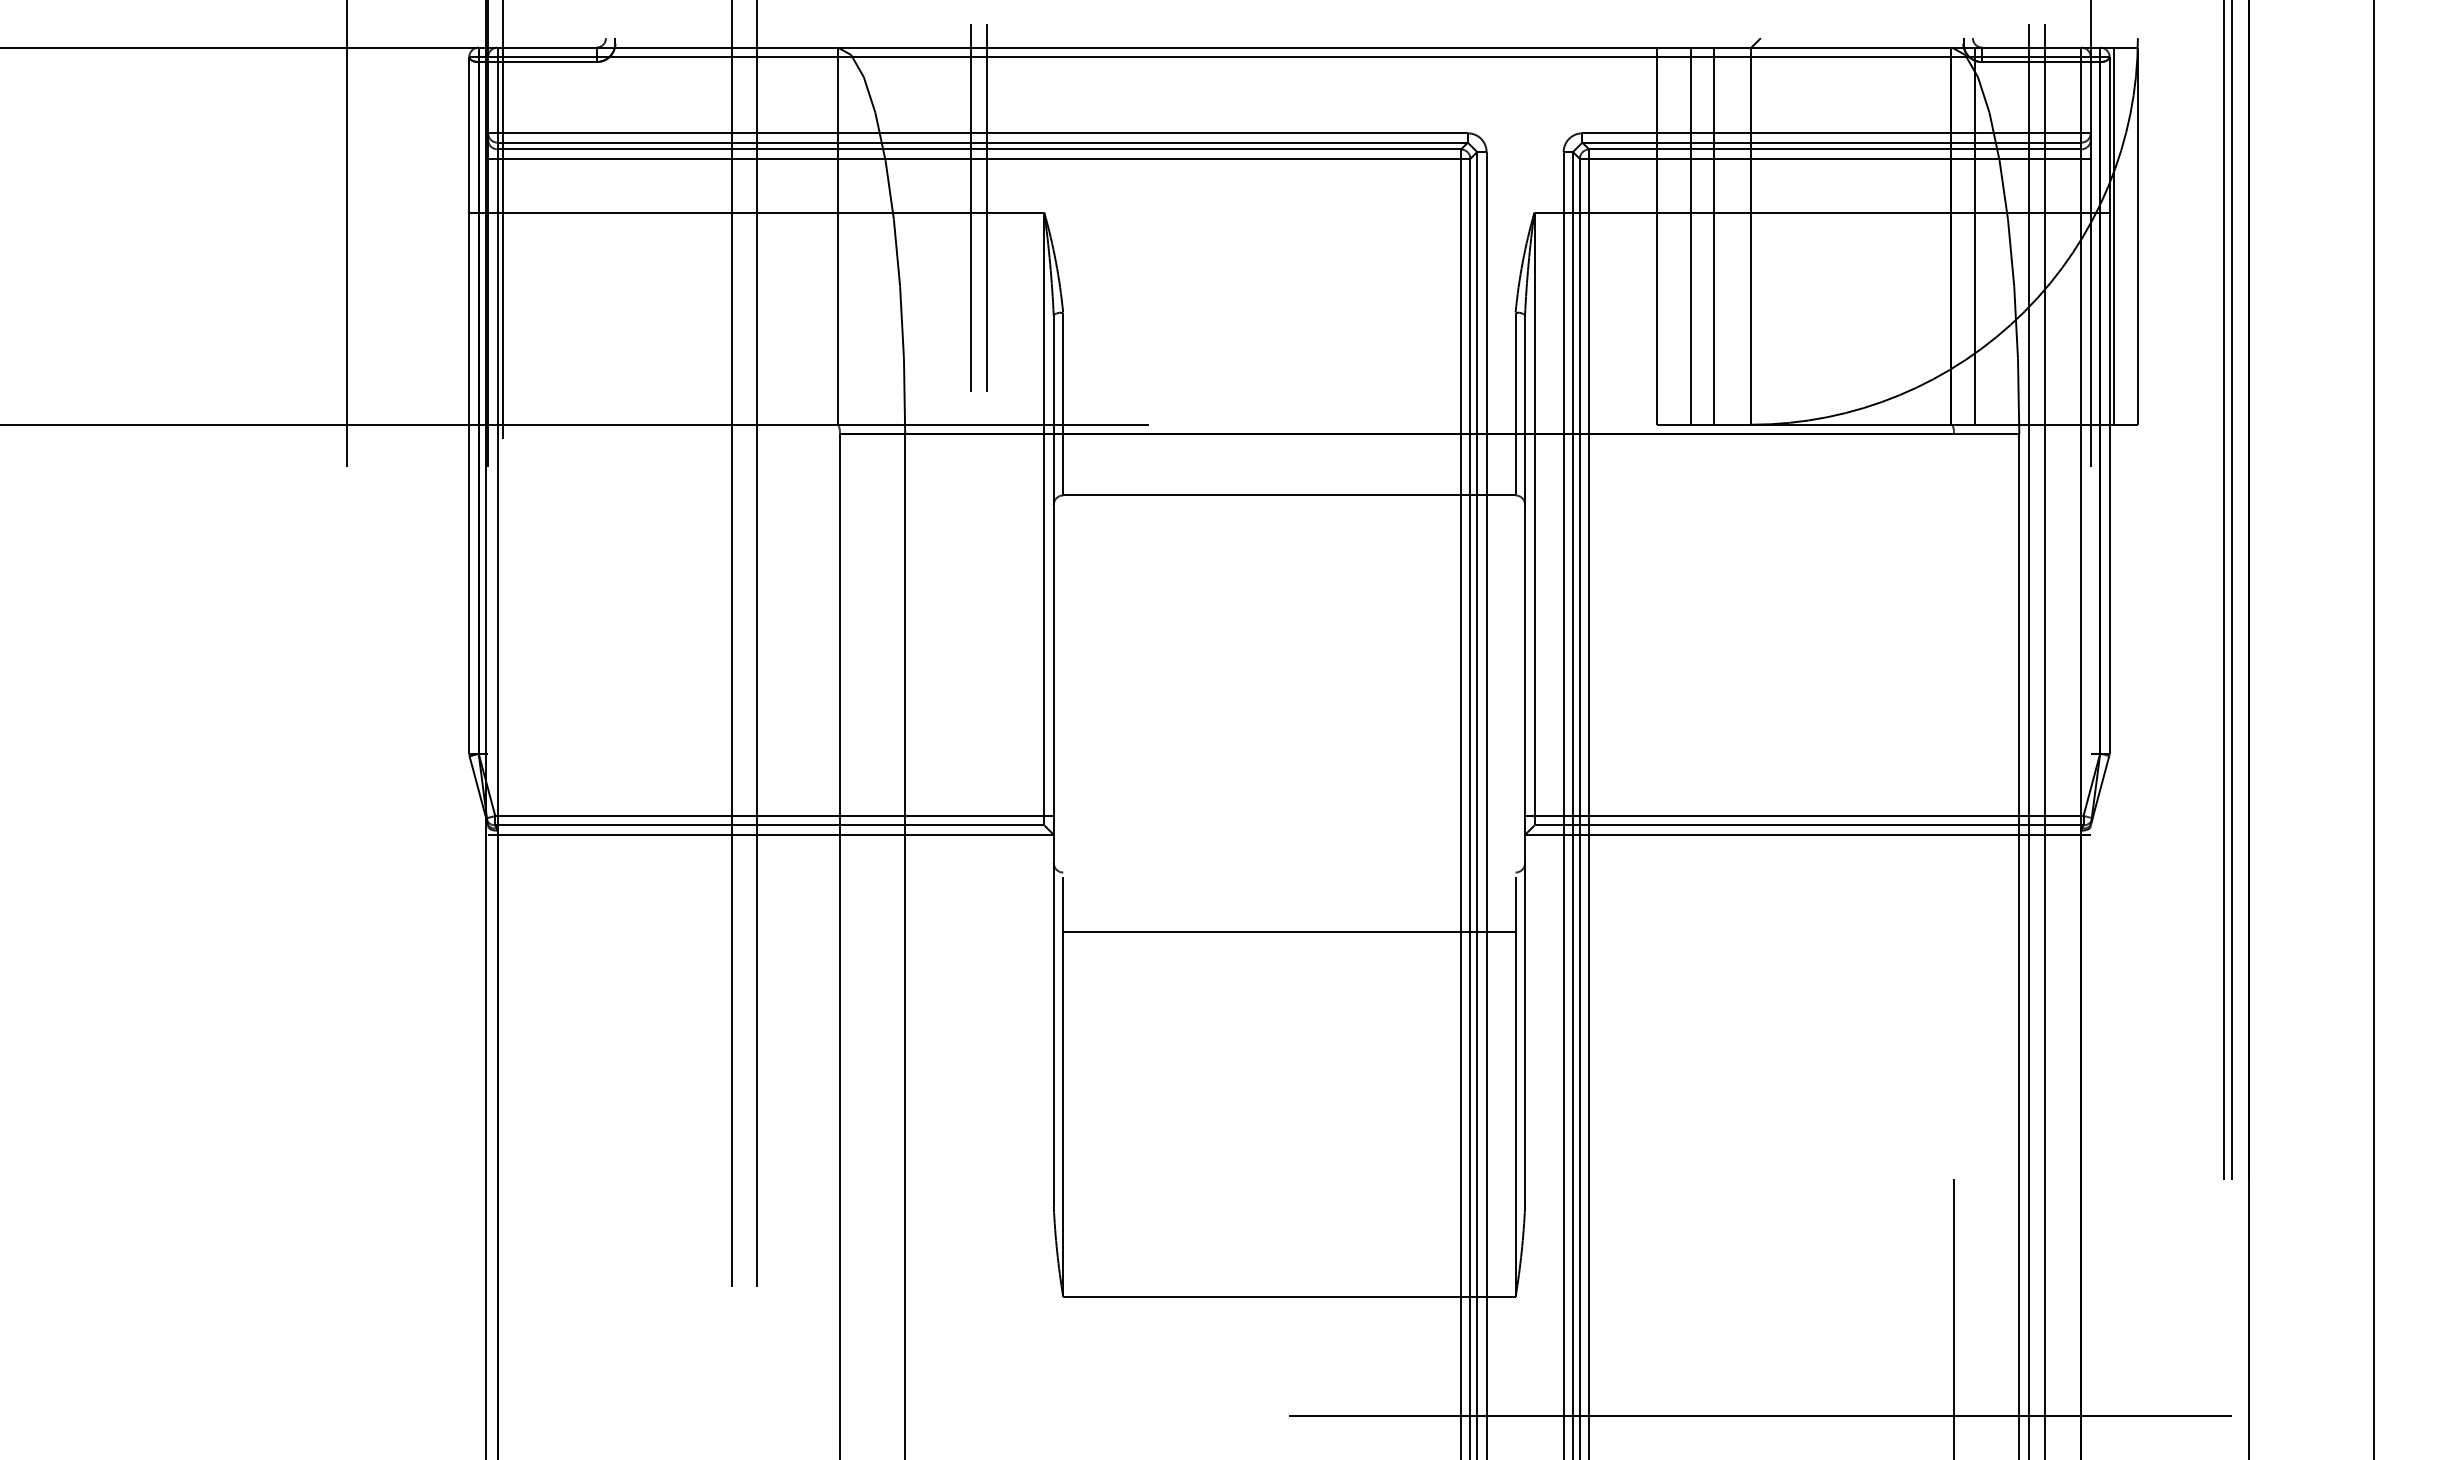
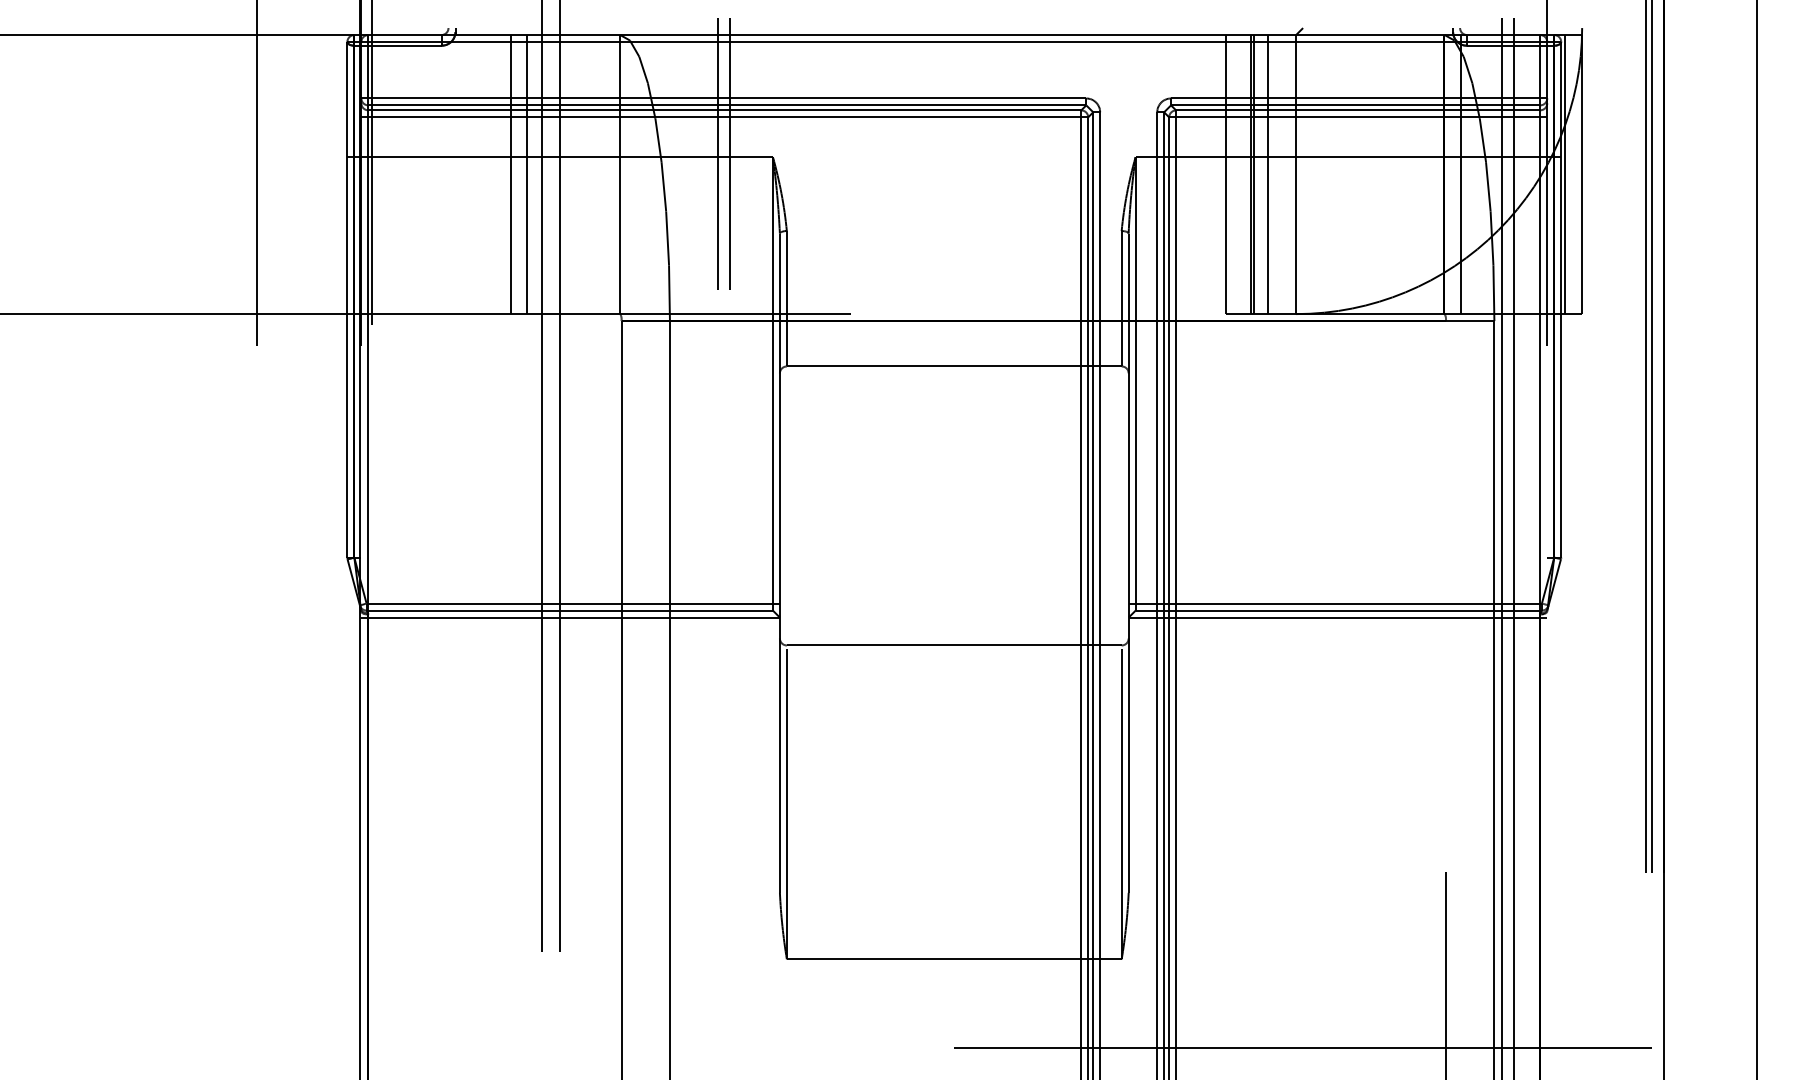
line: (689, 235) -> (510, 174), added
line: (711, 235) -> (526, 174), added
line: (1694, 235) -> (1254, 174), added
line: (1289, 931) -> (954, 645), moved

